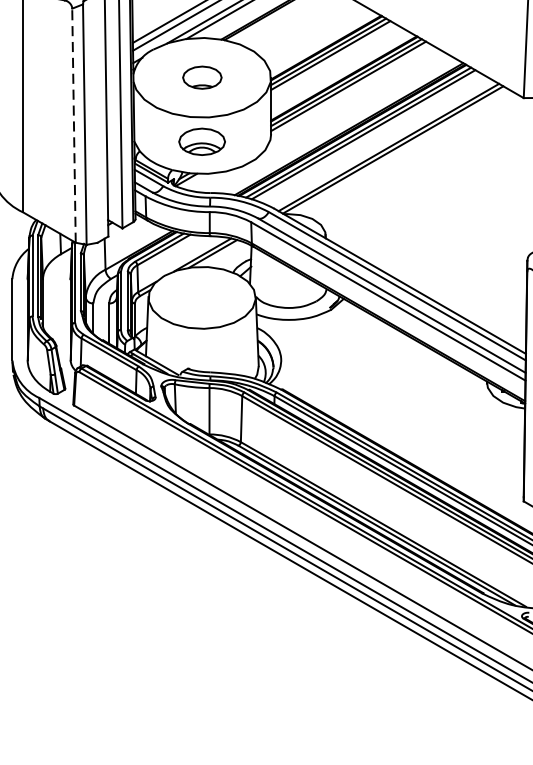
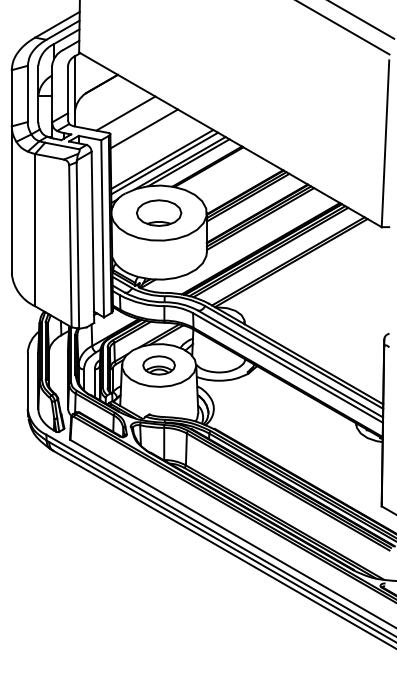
part: (202, 76) -> (159, 212), size x1.67
line: (74, 124) -> (70, 245), dashed -> solid
part: (201, 141) -> (158, 365), moved

